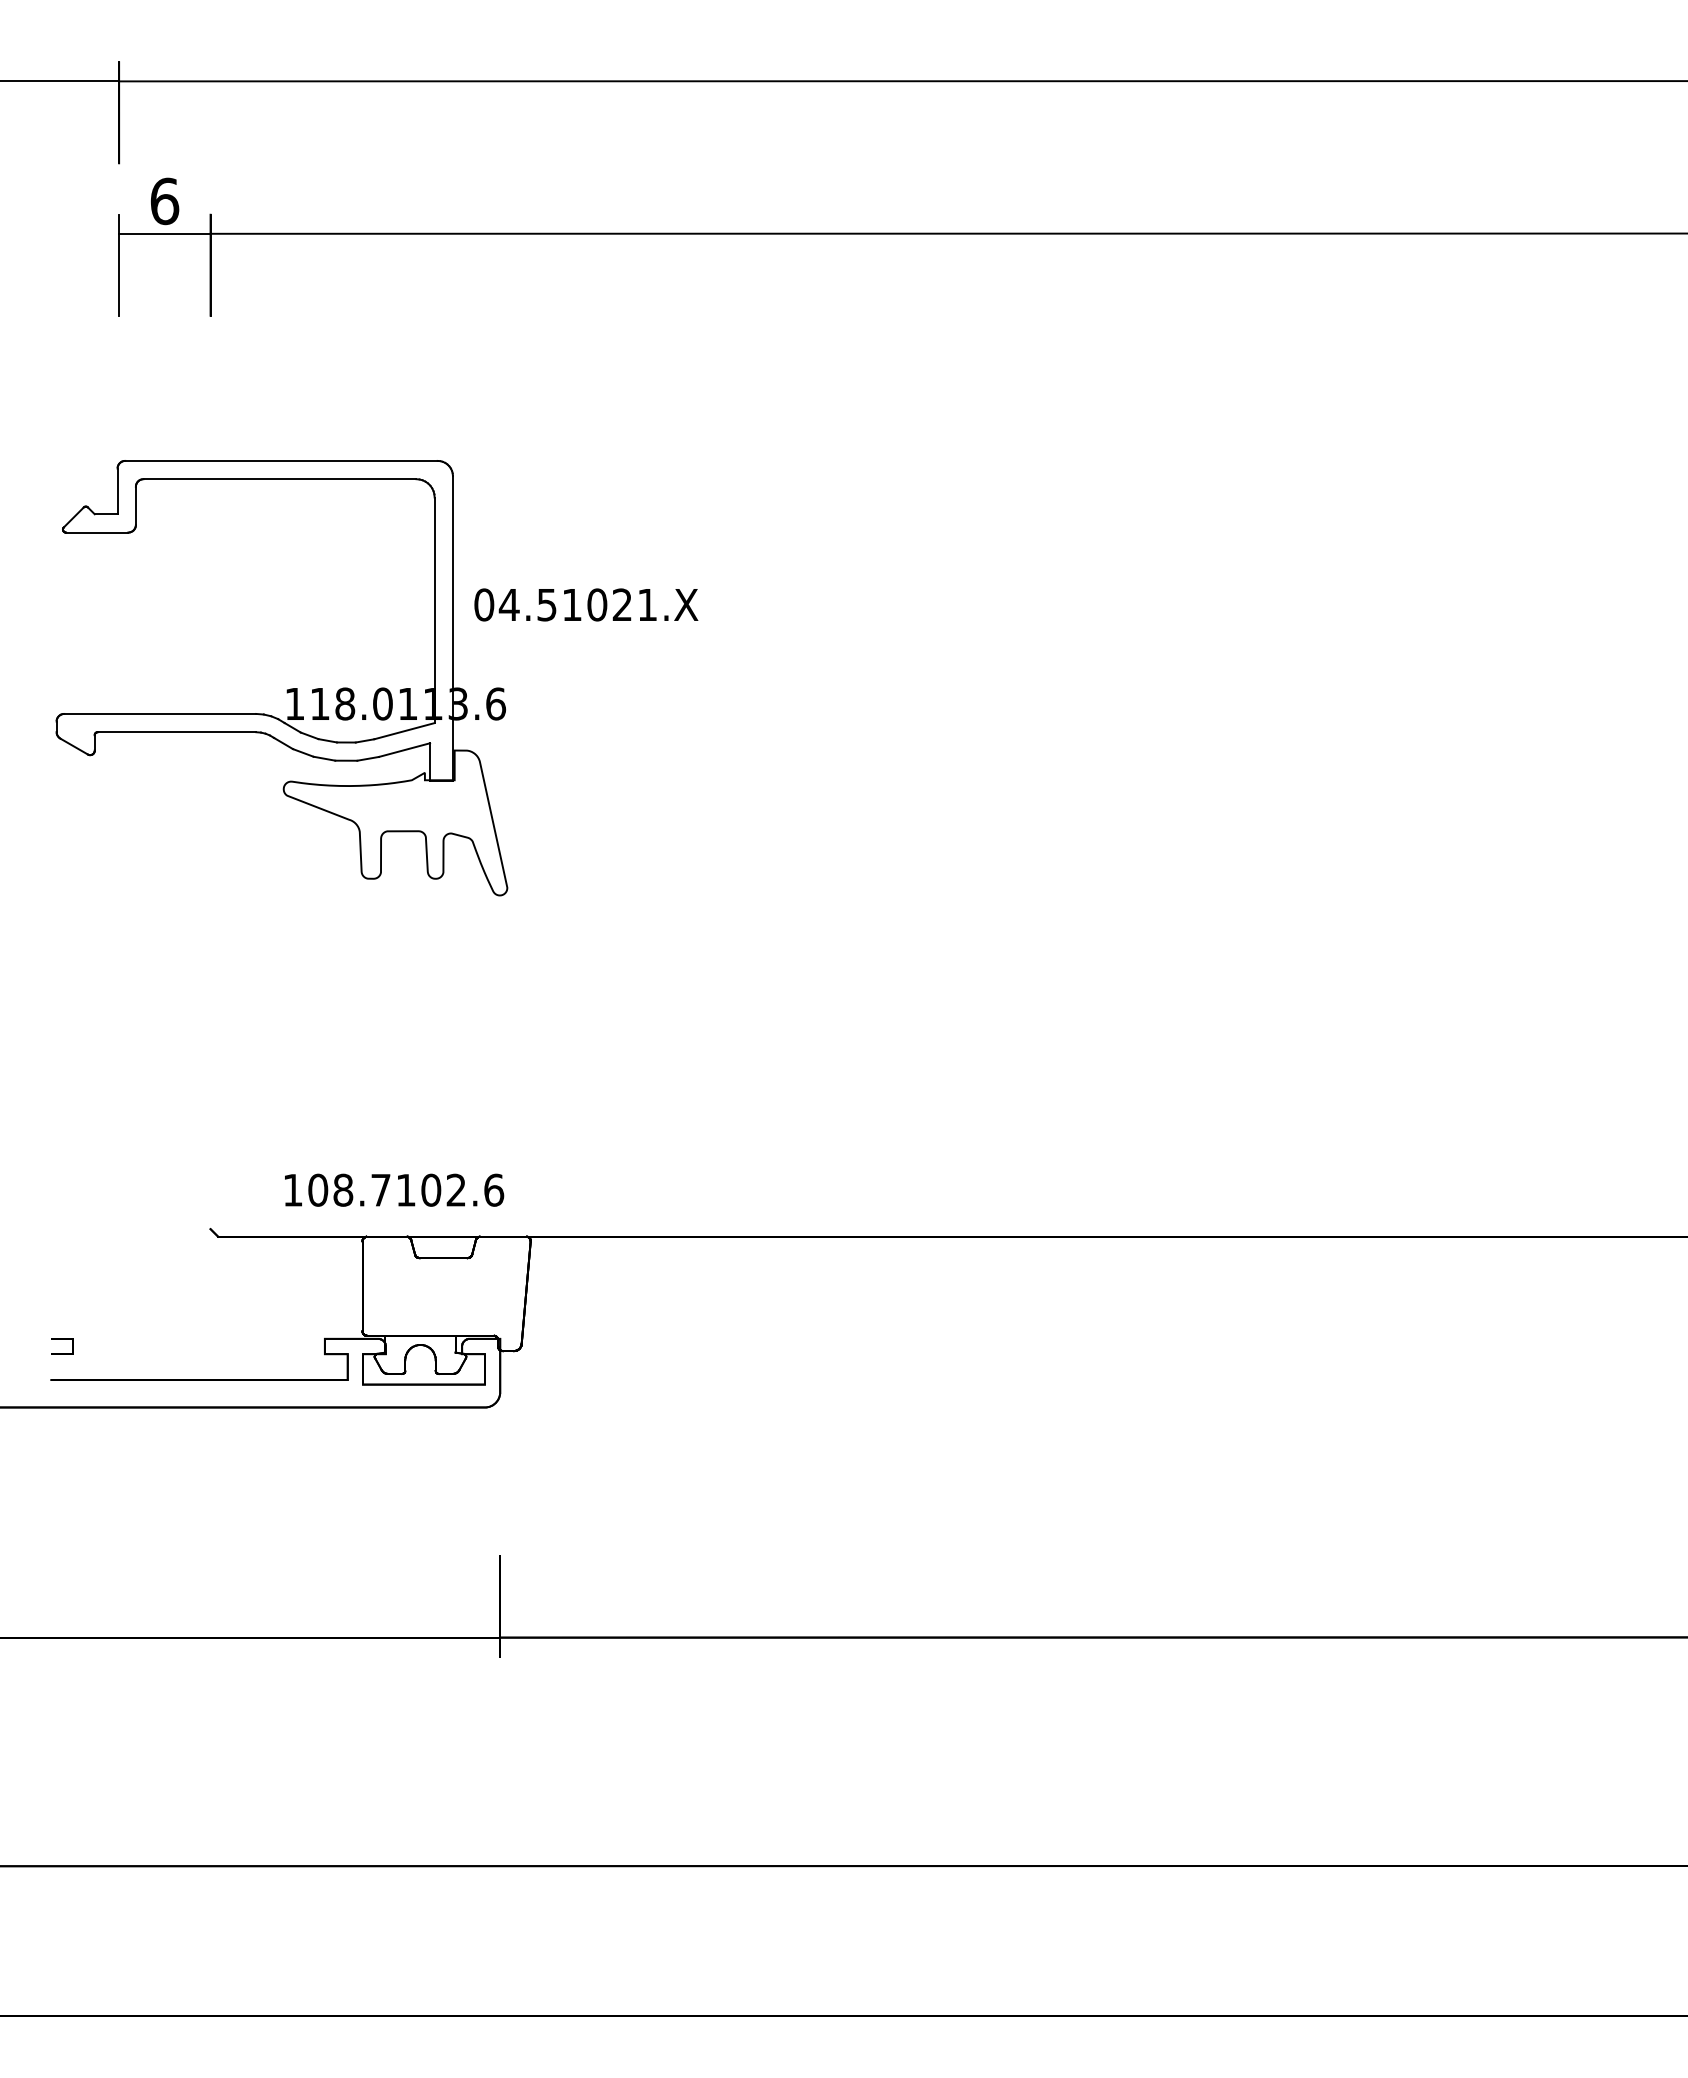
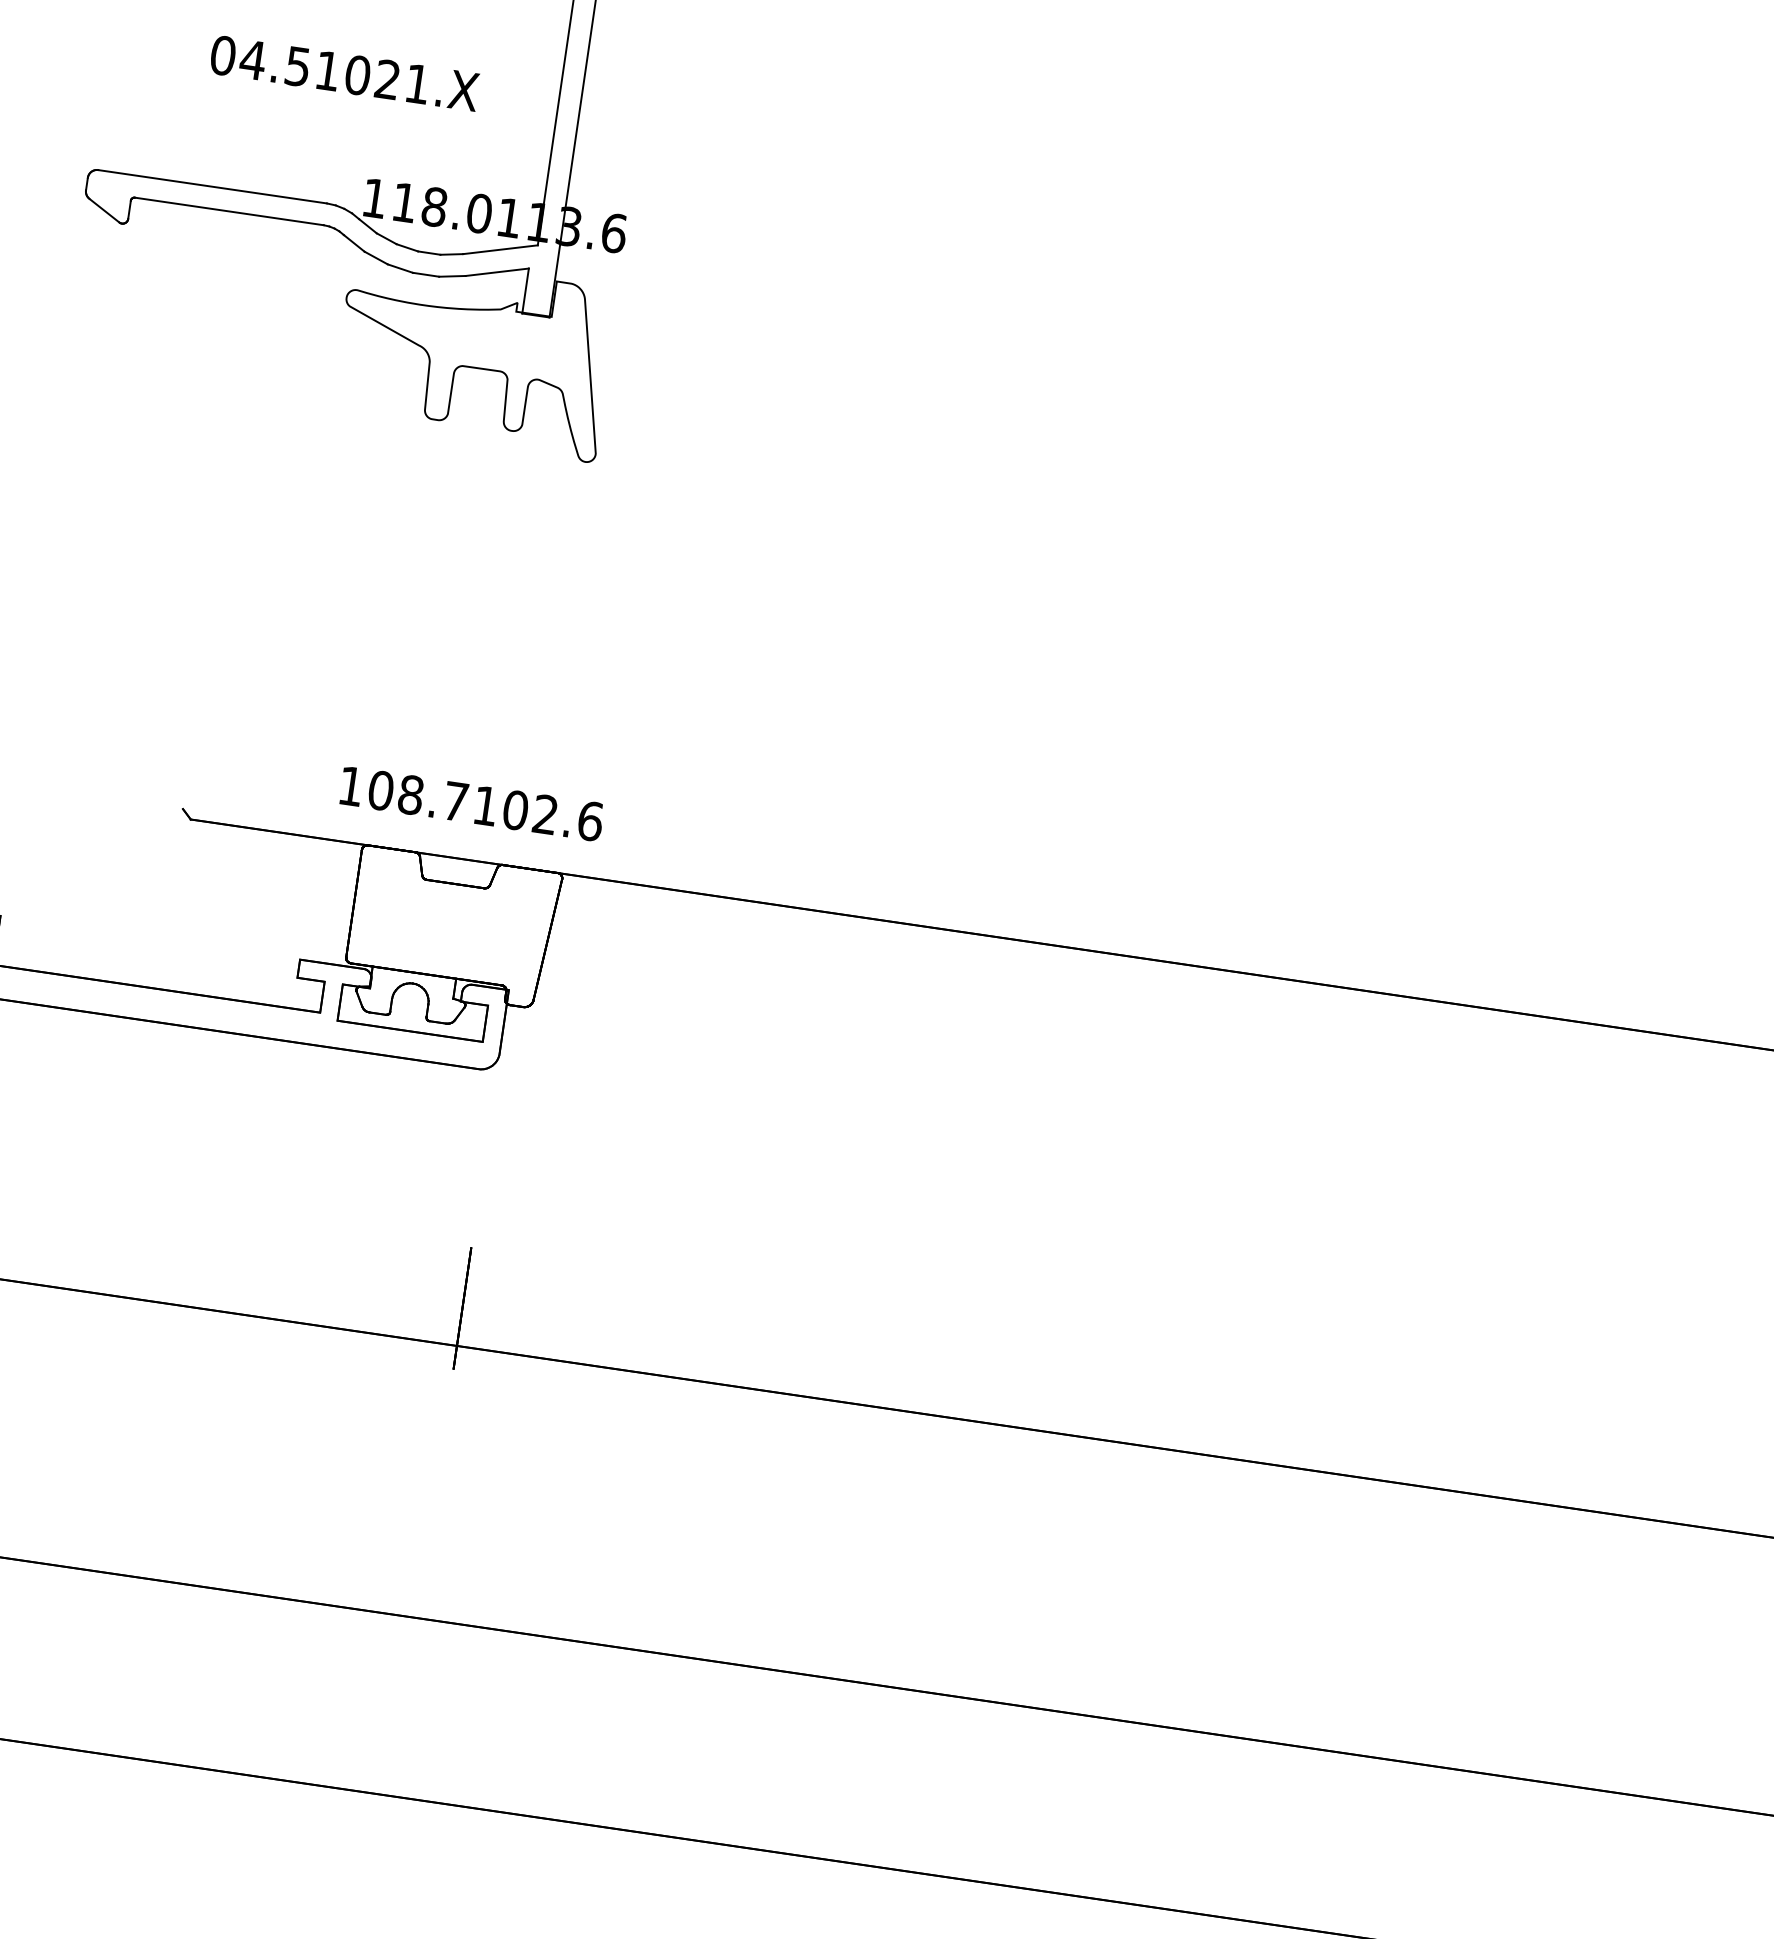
text: (586, 604) -> (345, 72), moved
text: (394, 1189) -> (472, 803), moved

